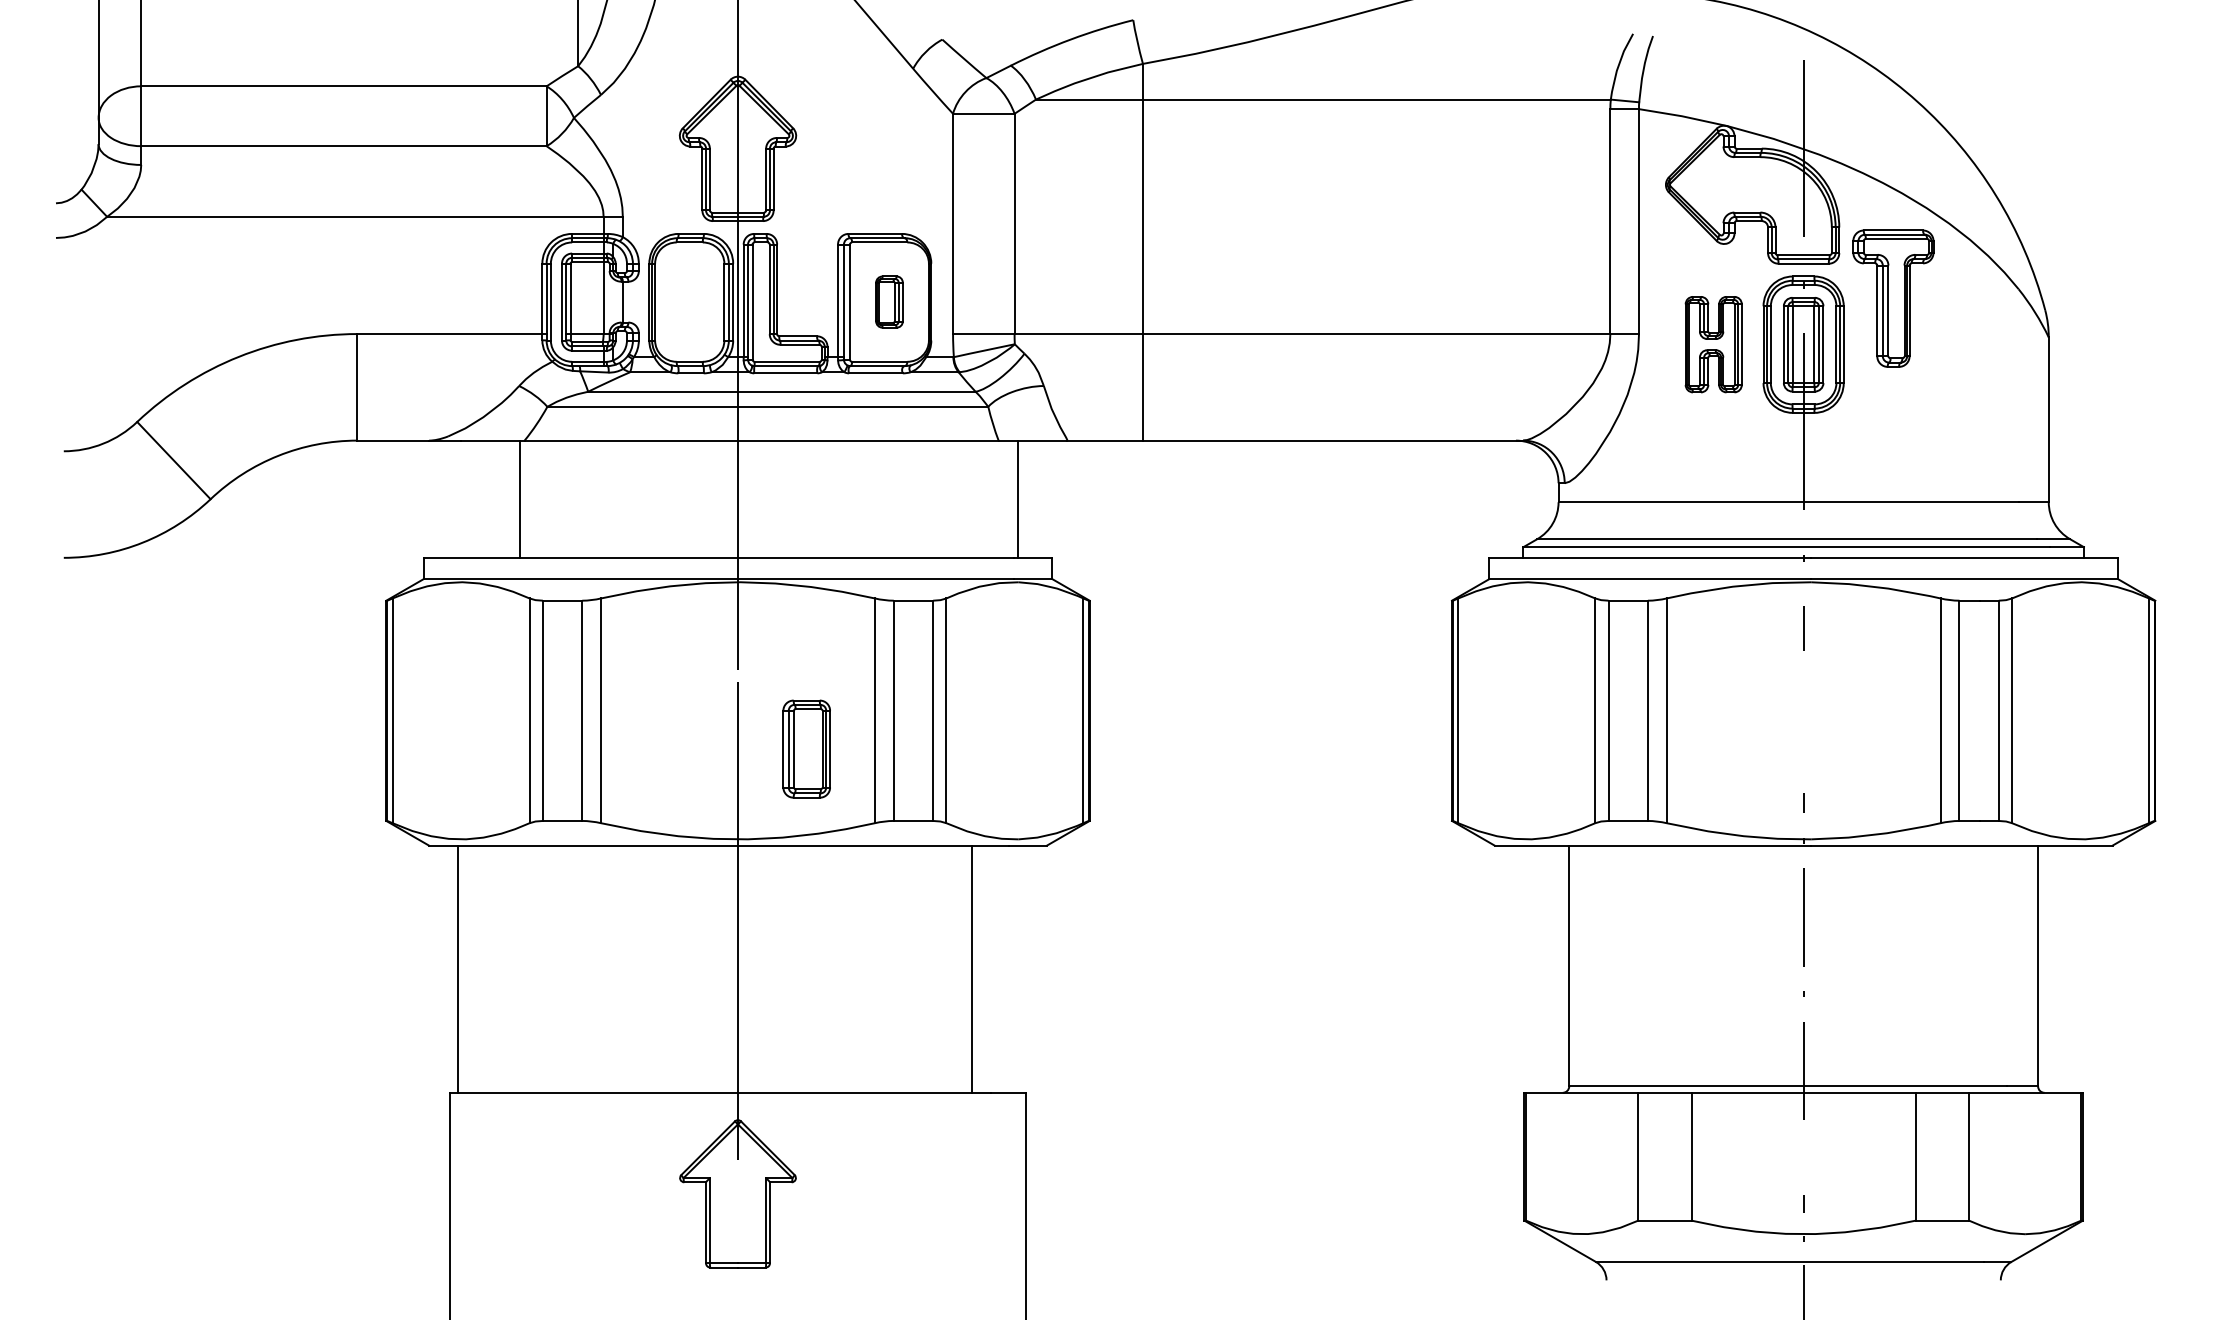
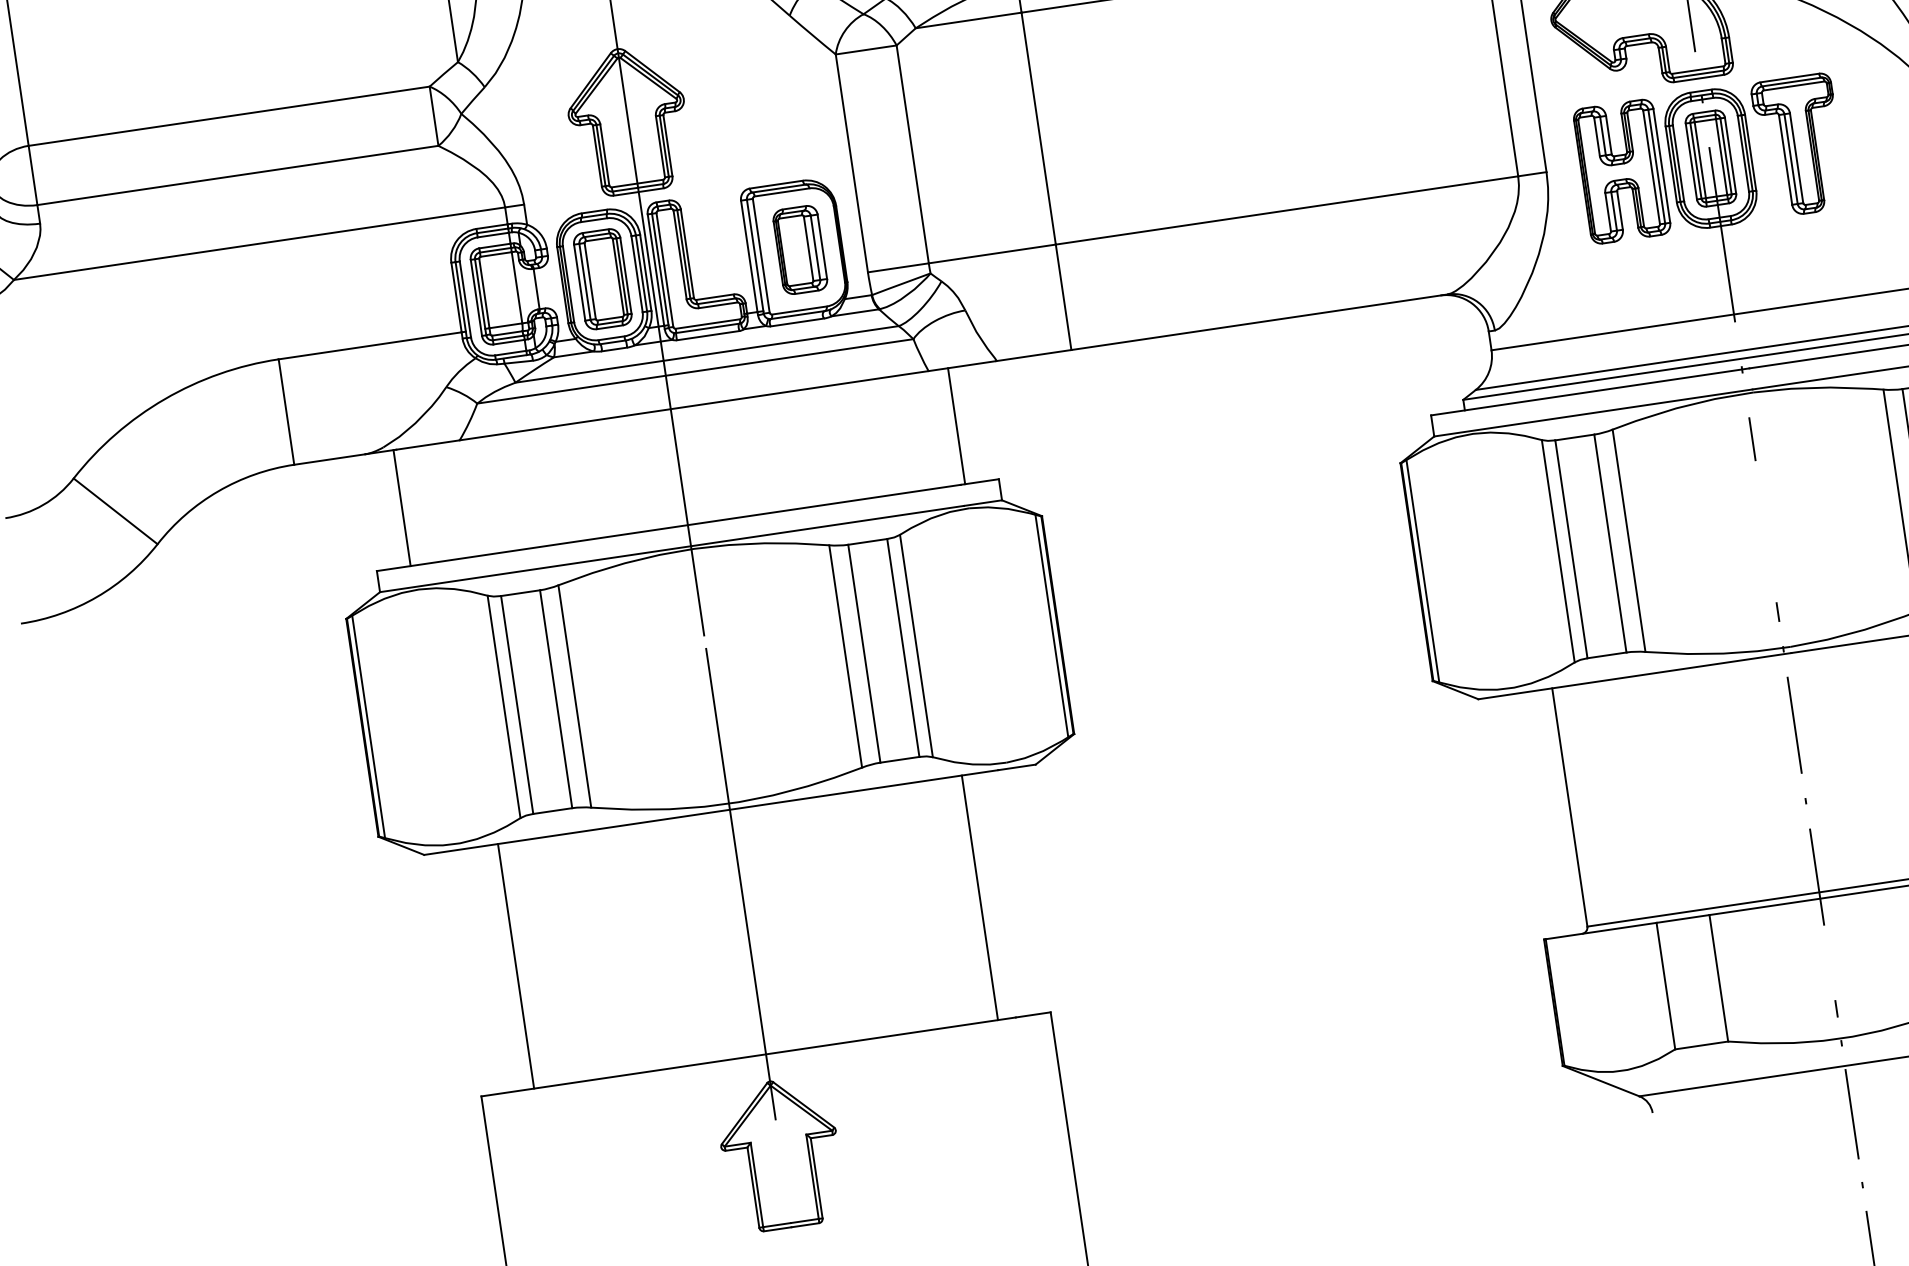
part: (1893, 298) -> (1799, 145), moved
part: (889, 301) -> (800, 249), size x1.67
part: (1713, 344) -> (1621, 171), size x1.43
line: (519, 498) -> (401, 507), moved
part: (806, 748) -> (602, 278), moved
line: (457, 968) -> (515, 965), moved

